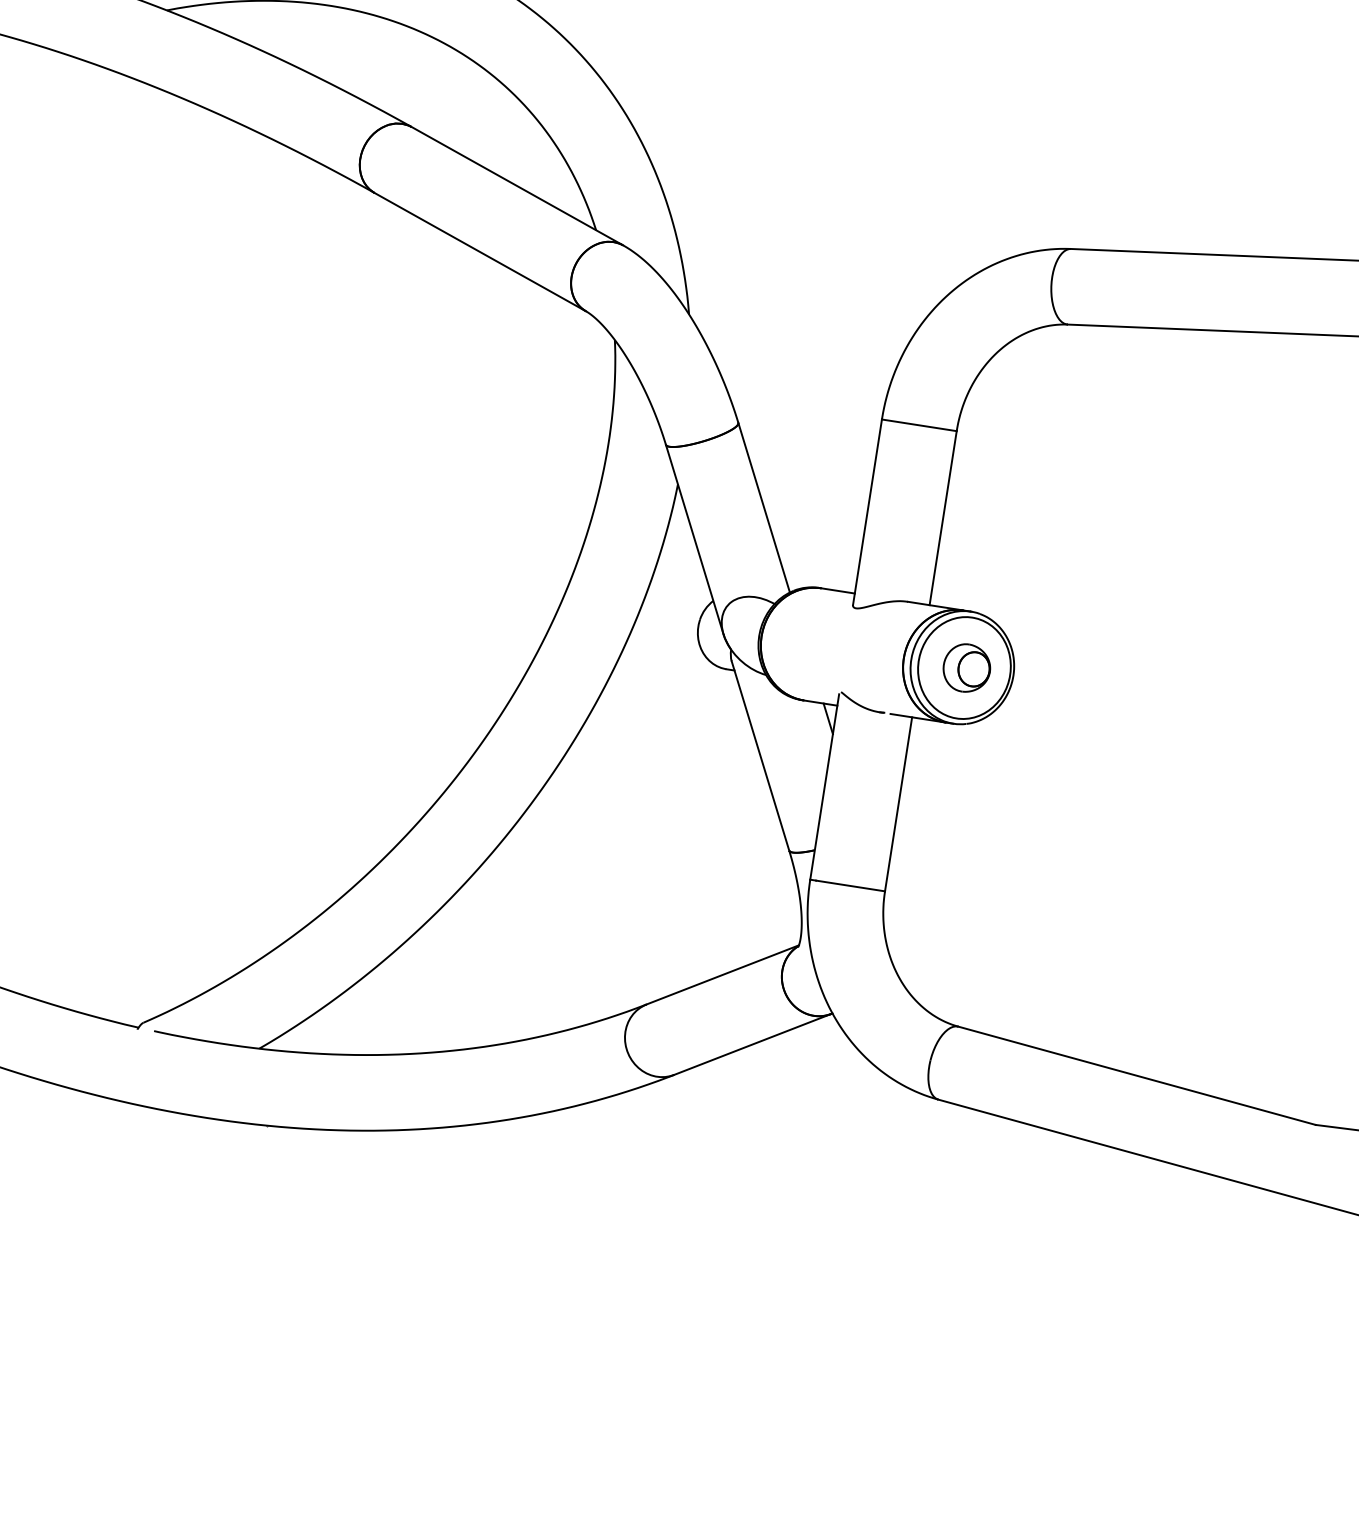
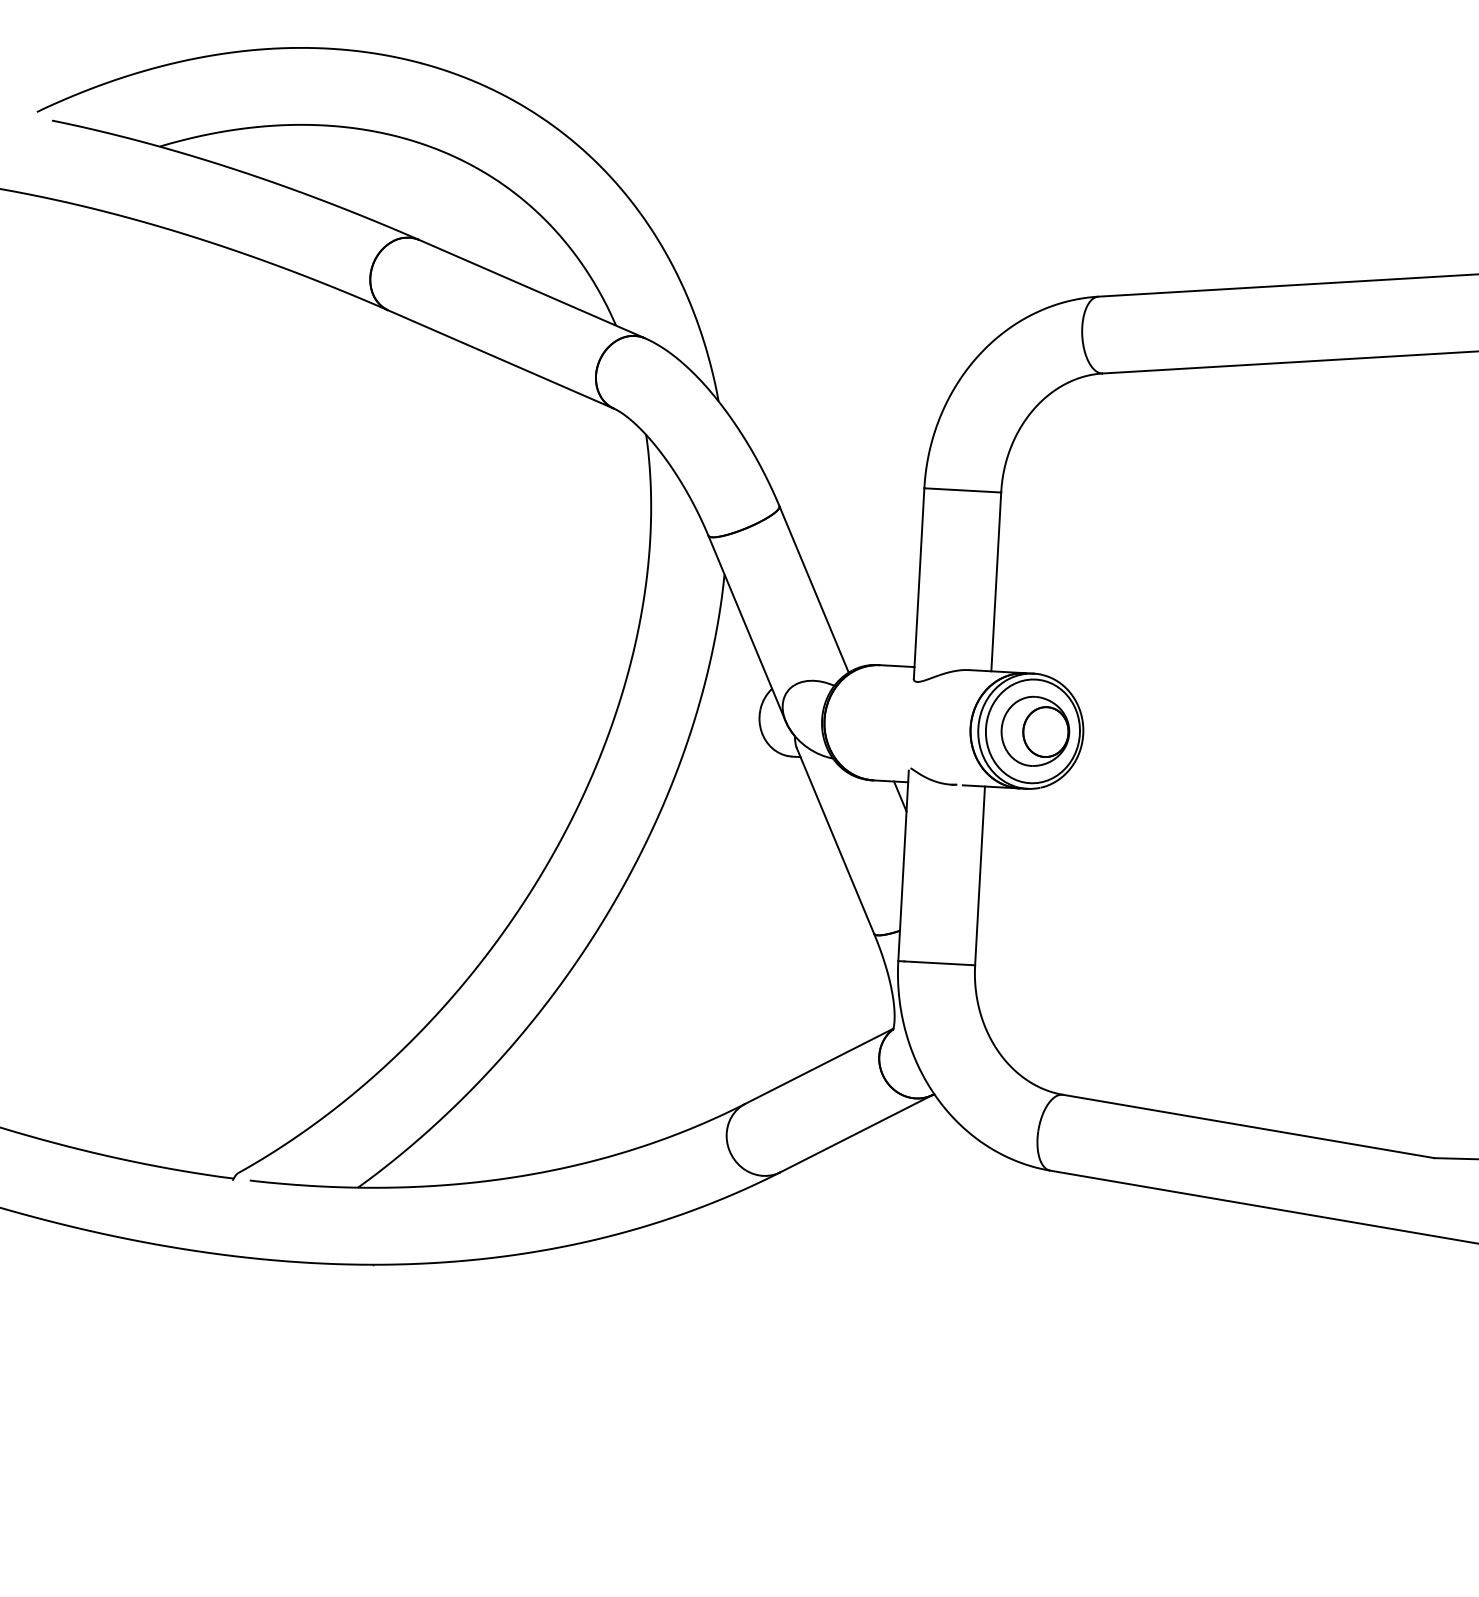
part: (967, 667) -> (1035, 730), size x1.43

